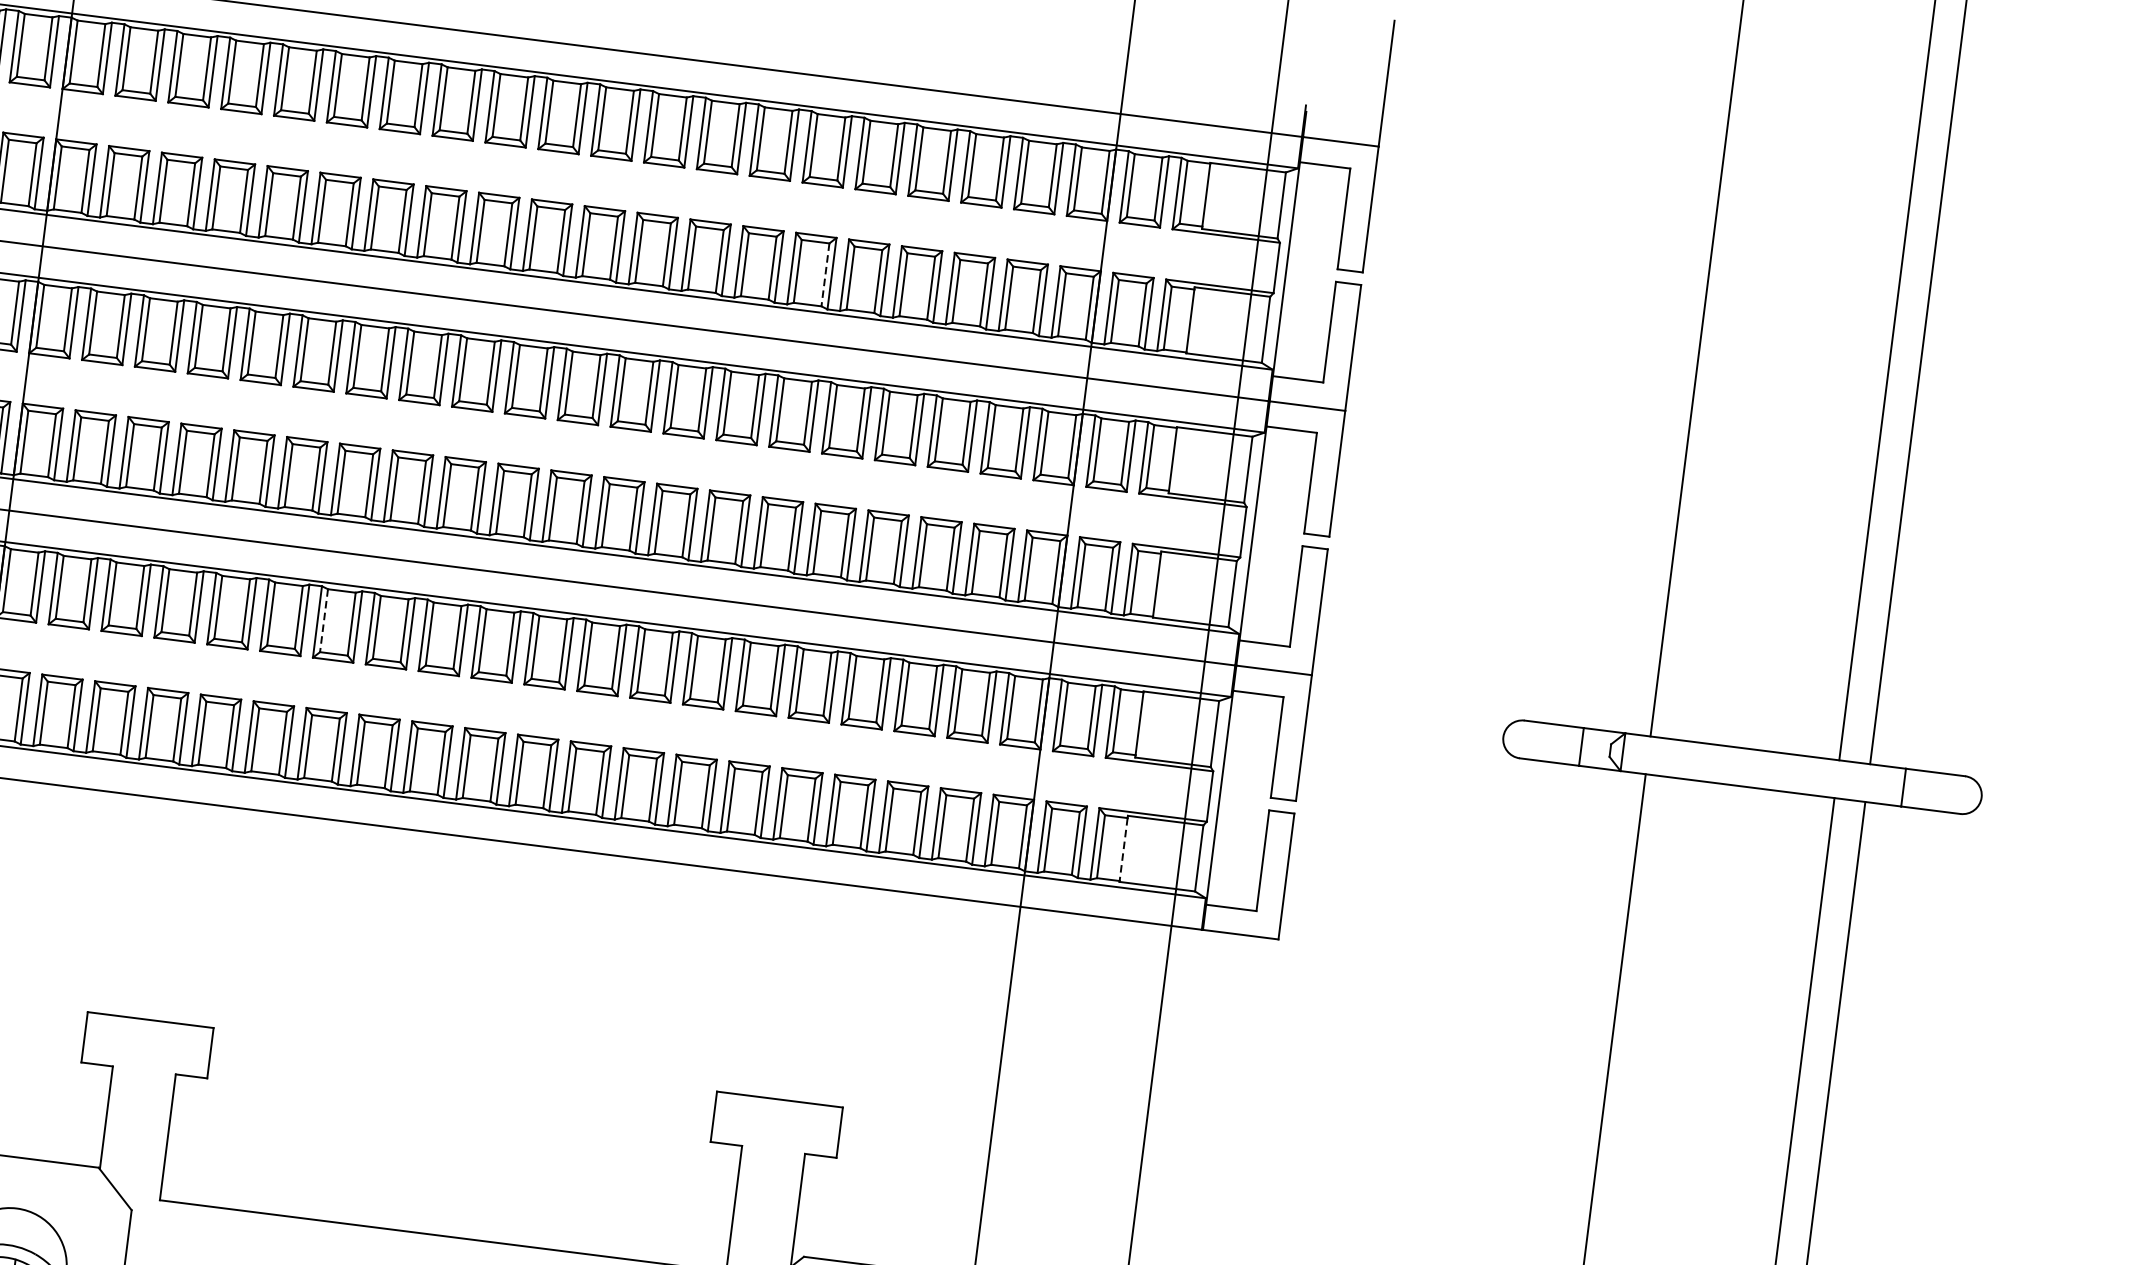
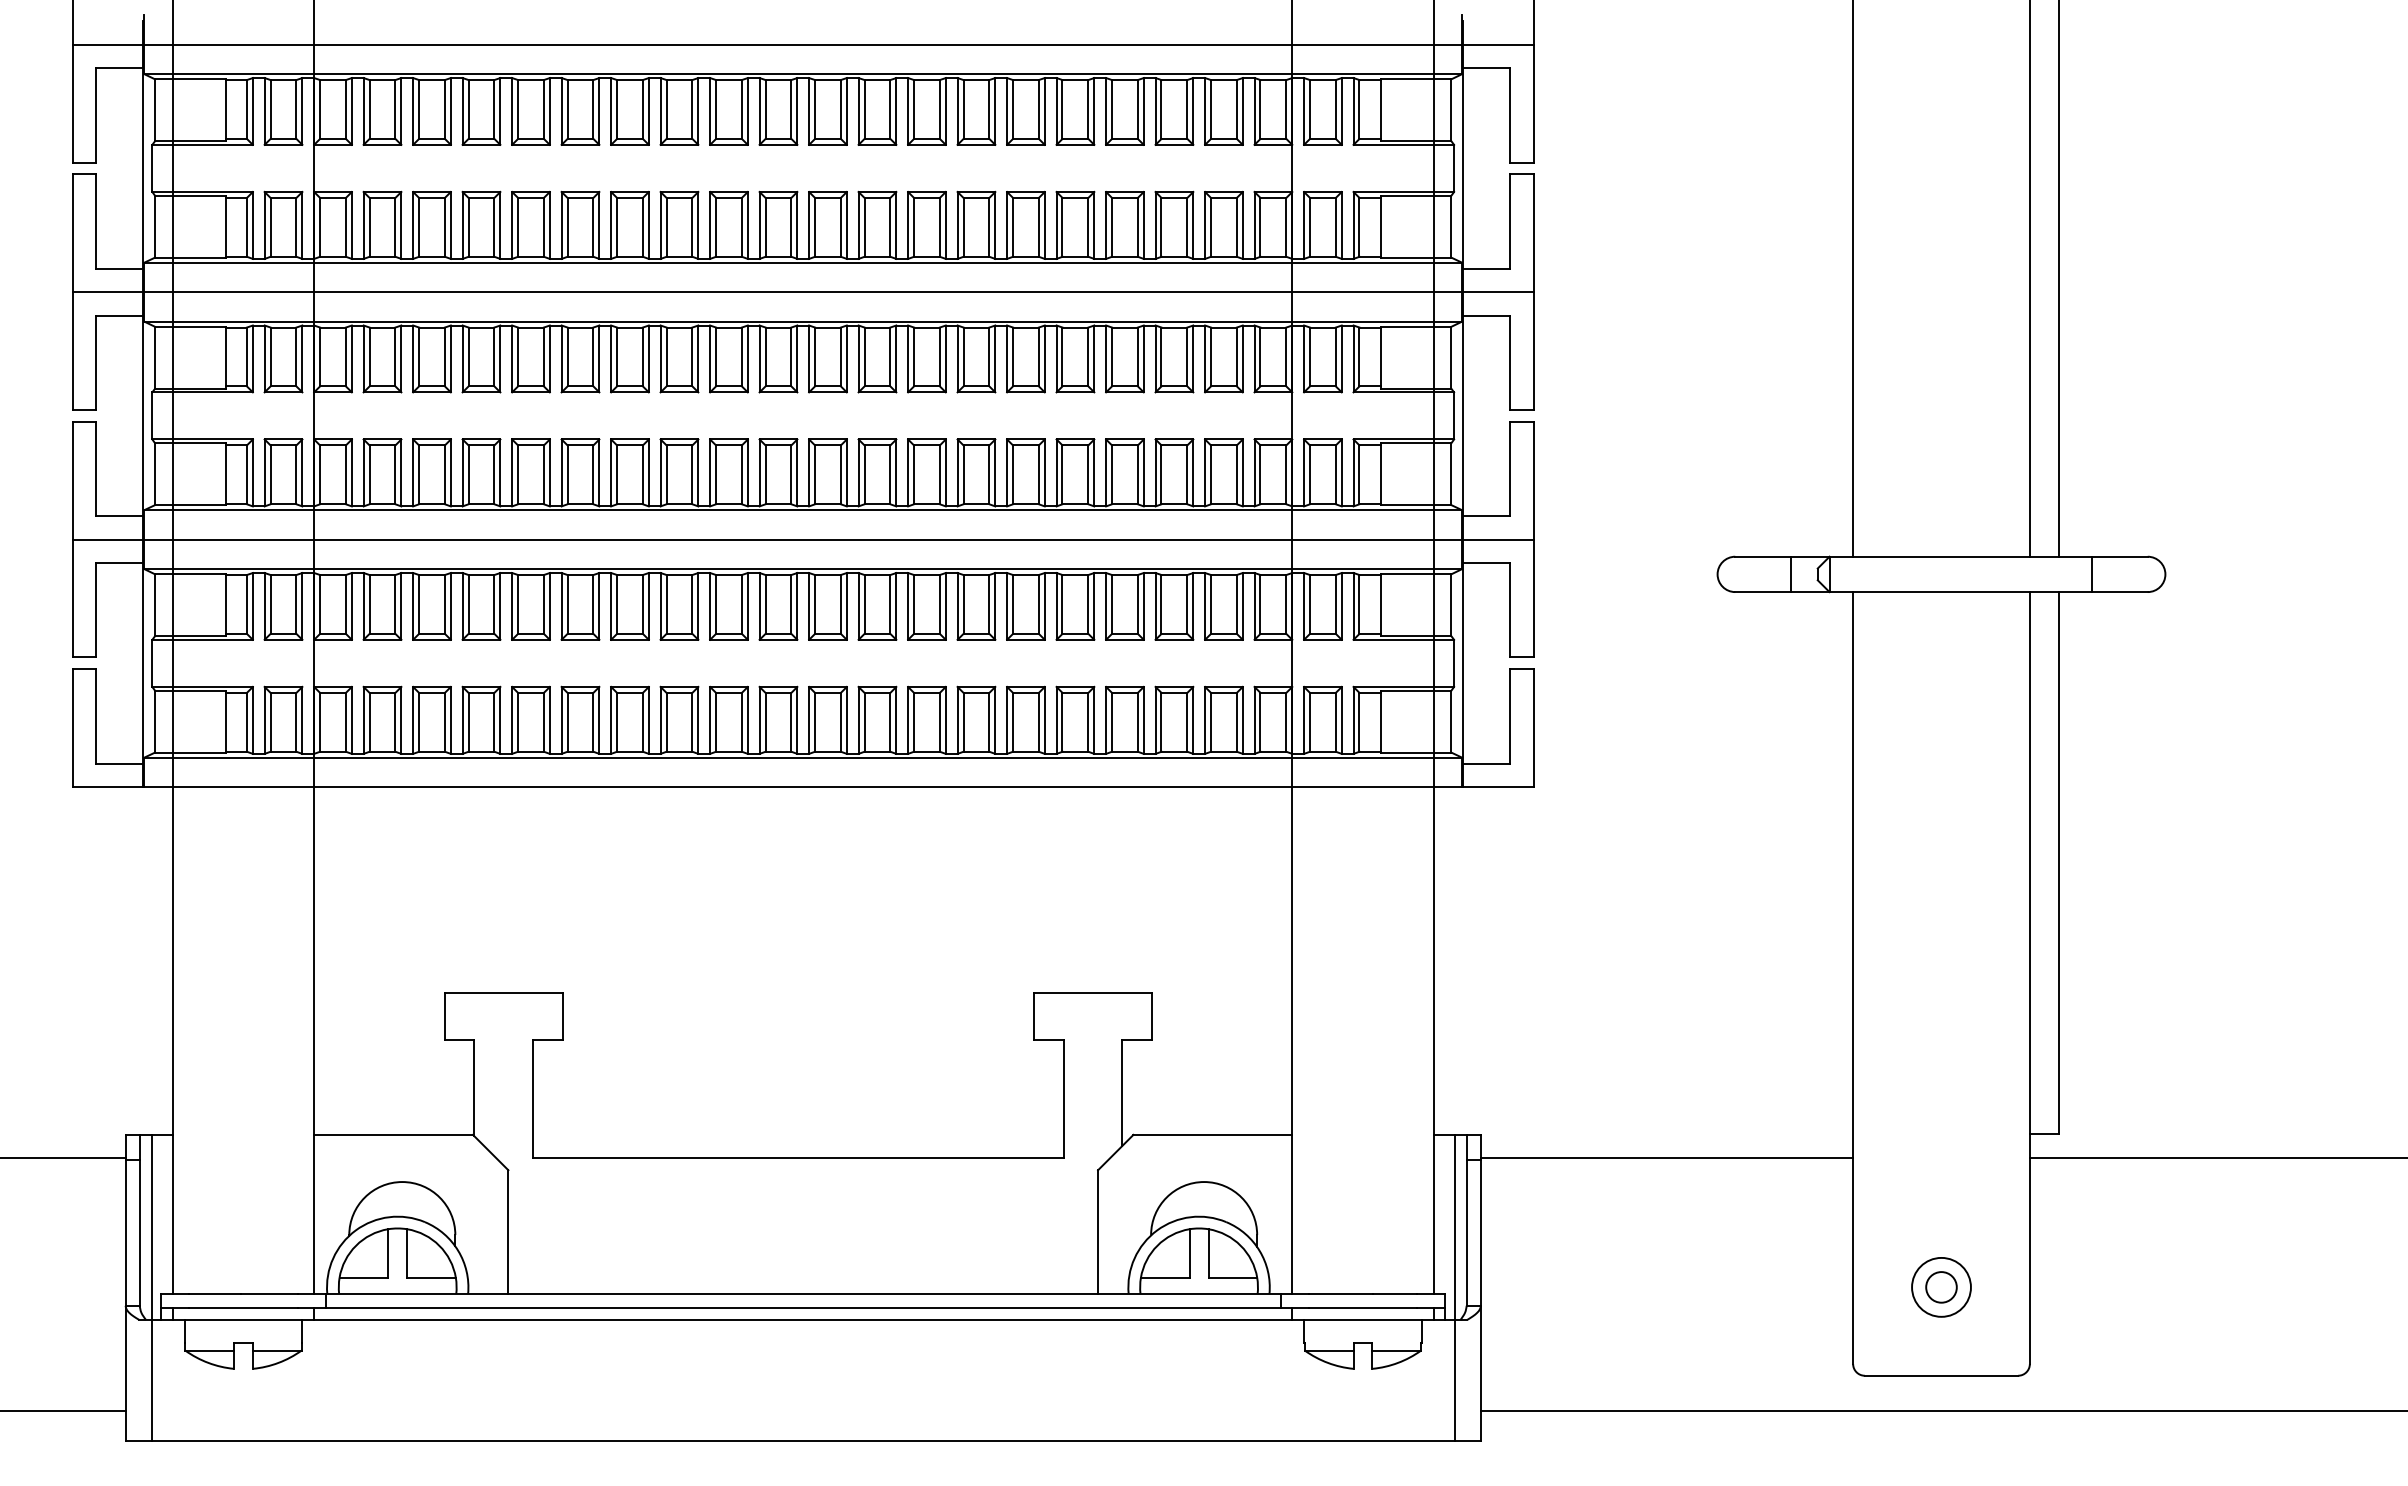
line: (824, 274) -> (1038, 227), dashed -> solid
line: (324, 620) -> (617, 604), dashed -> solid
line: (1123, 849) -> (1380, 722), dashed -> solid

